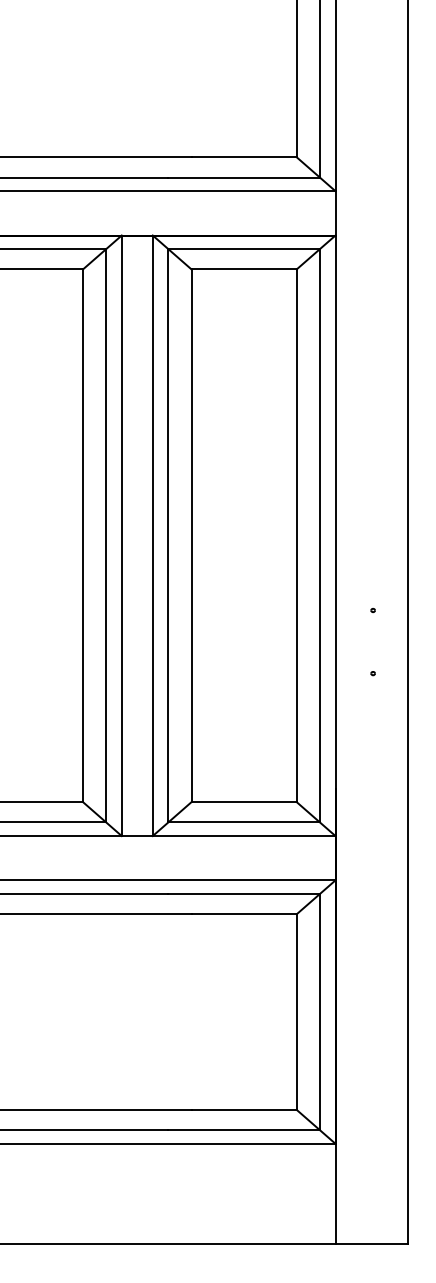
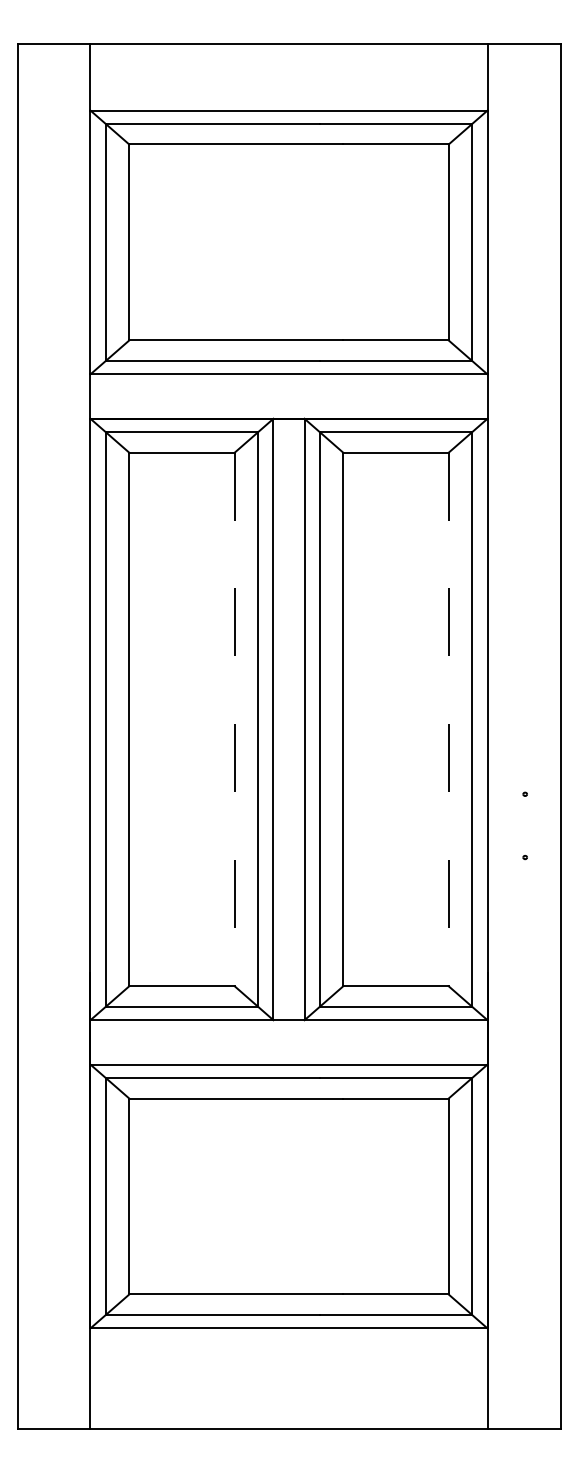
line: (82, 535) -> (234, 719), solid -> dashed
line: (296, 535) -> (448, 719), solid -> dashed

